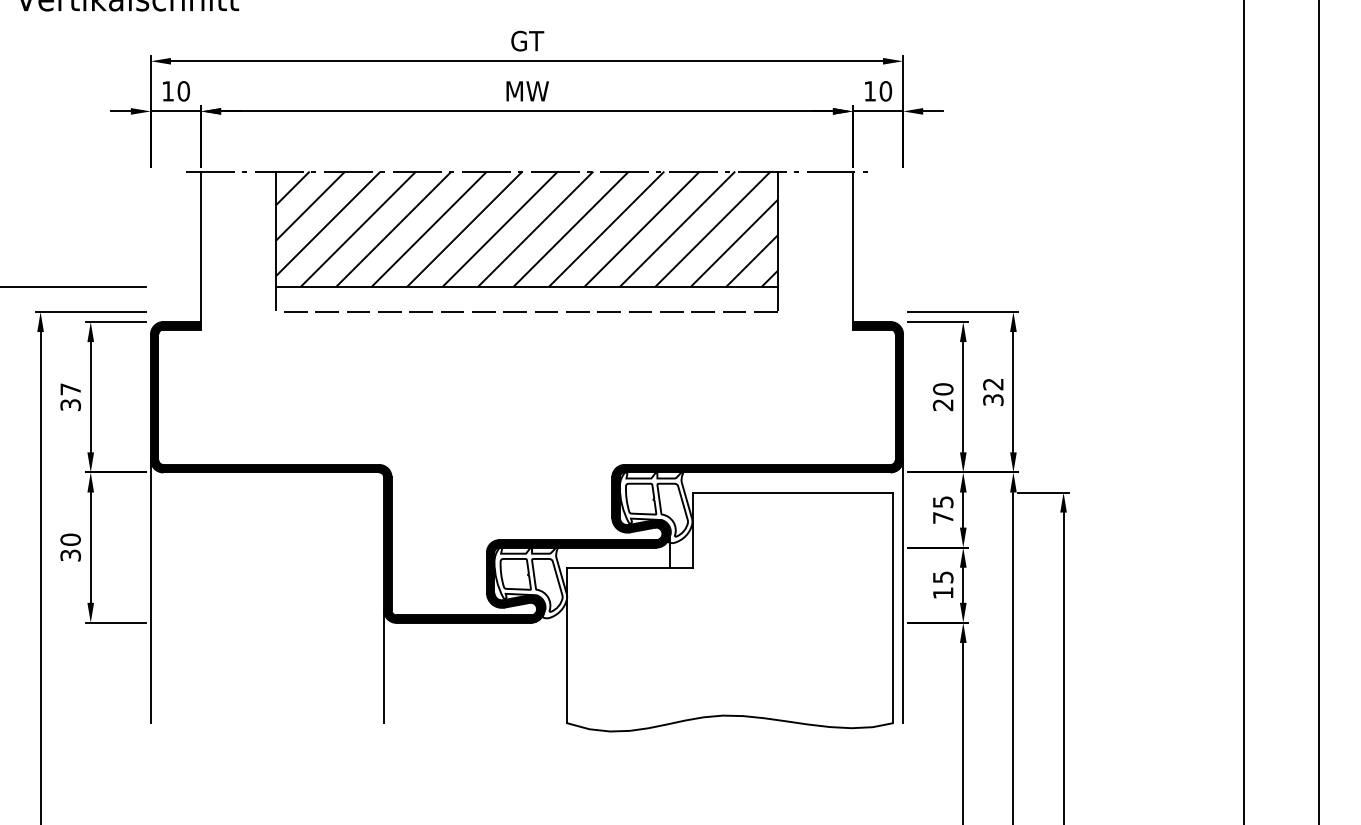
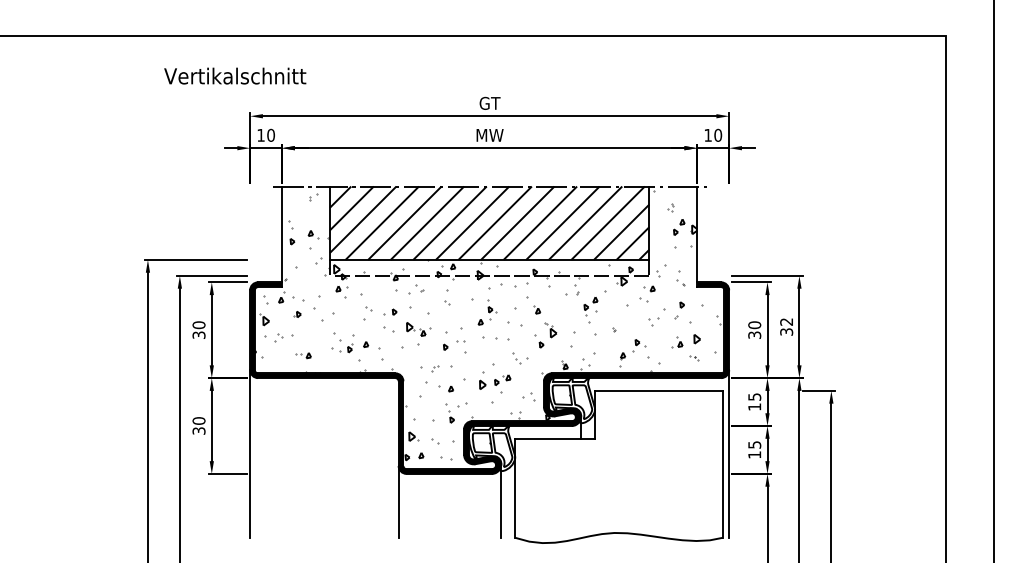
text: (69, 389) -> (198, 325), 37 -> 30
hatch: (523, 389) -> (487, 325), added
text: (942, 403) -> (754, 334), 20 -> 30
text: (942, 517) -> (754, 406), 75 -> 15
line: (544, 666) -> (500, 501), added

